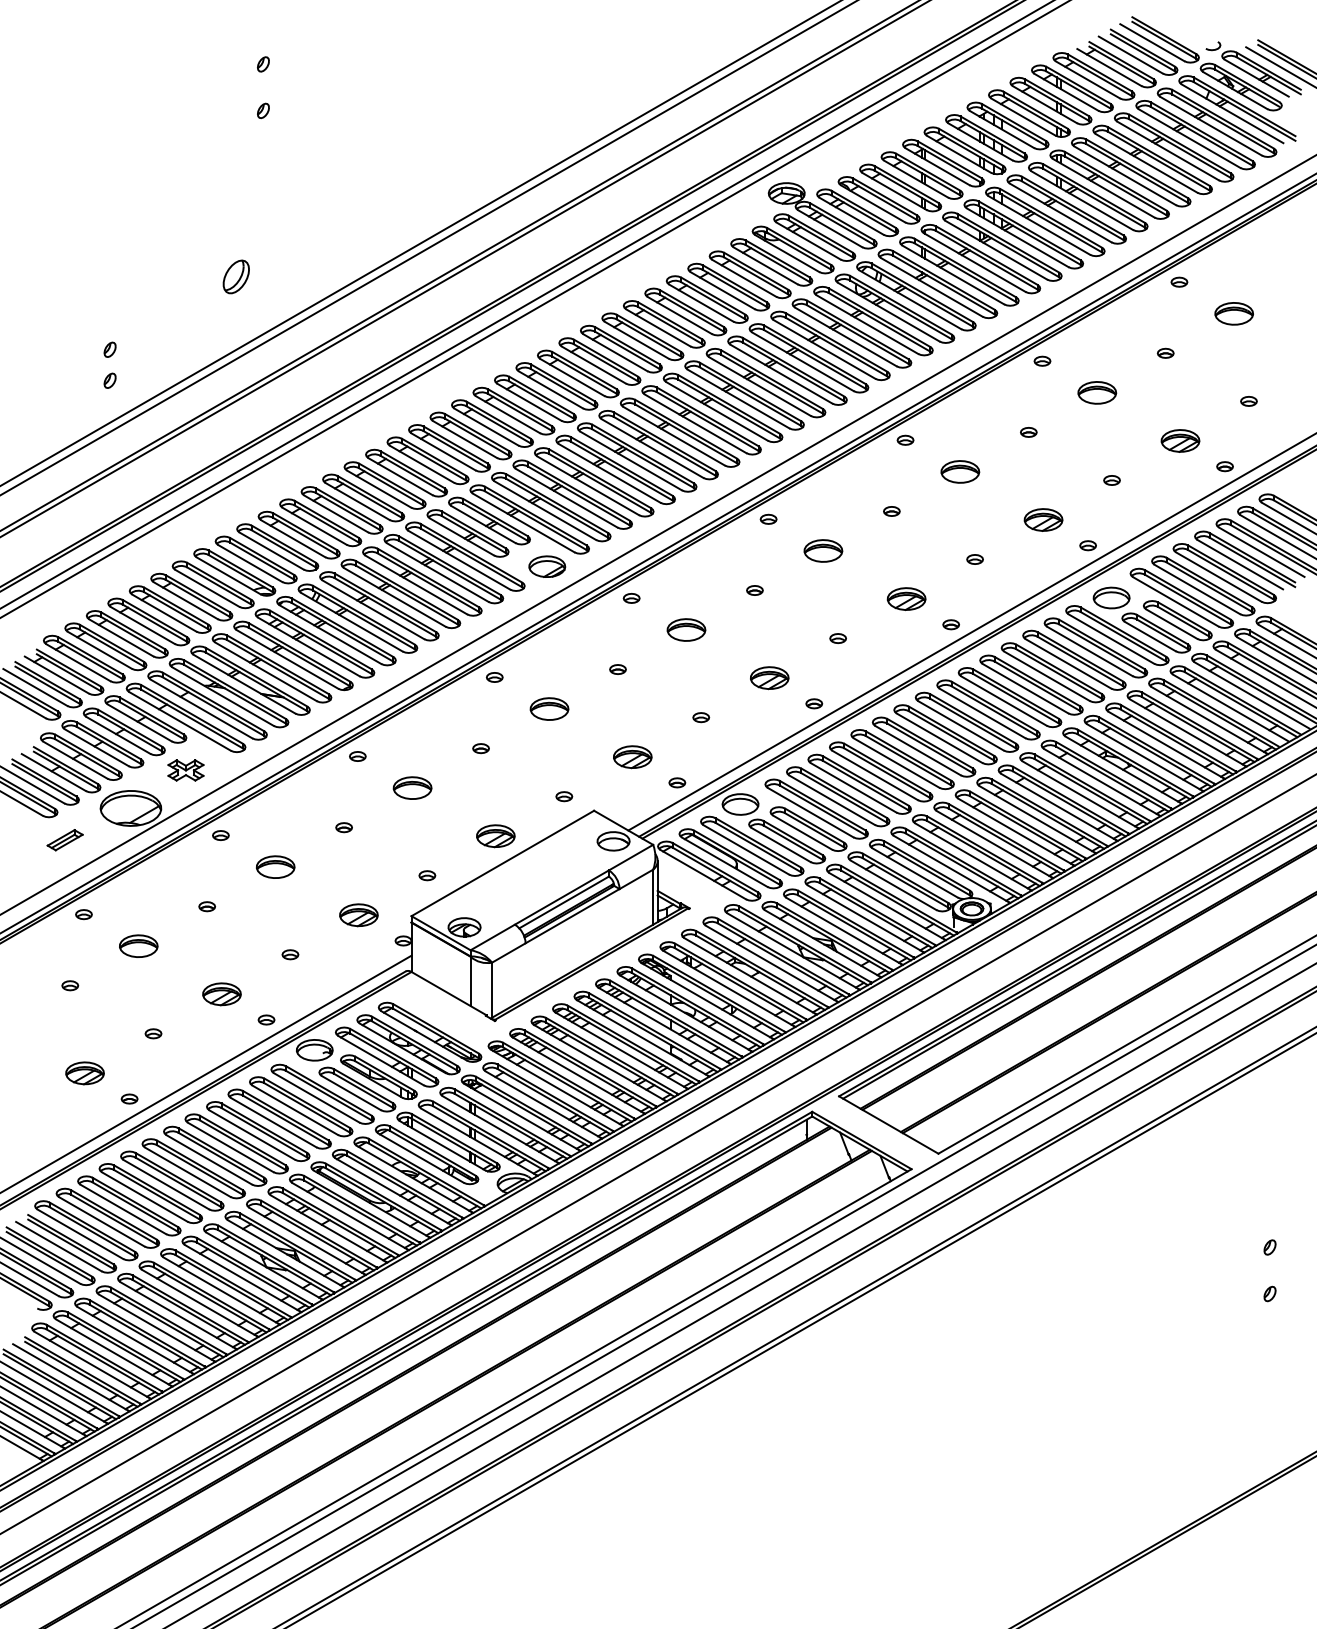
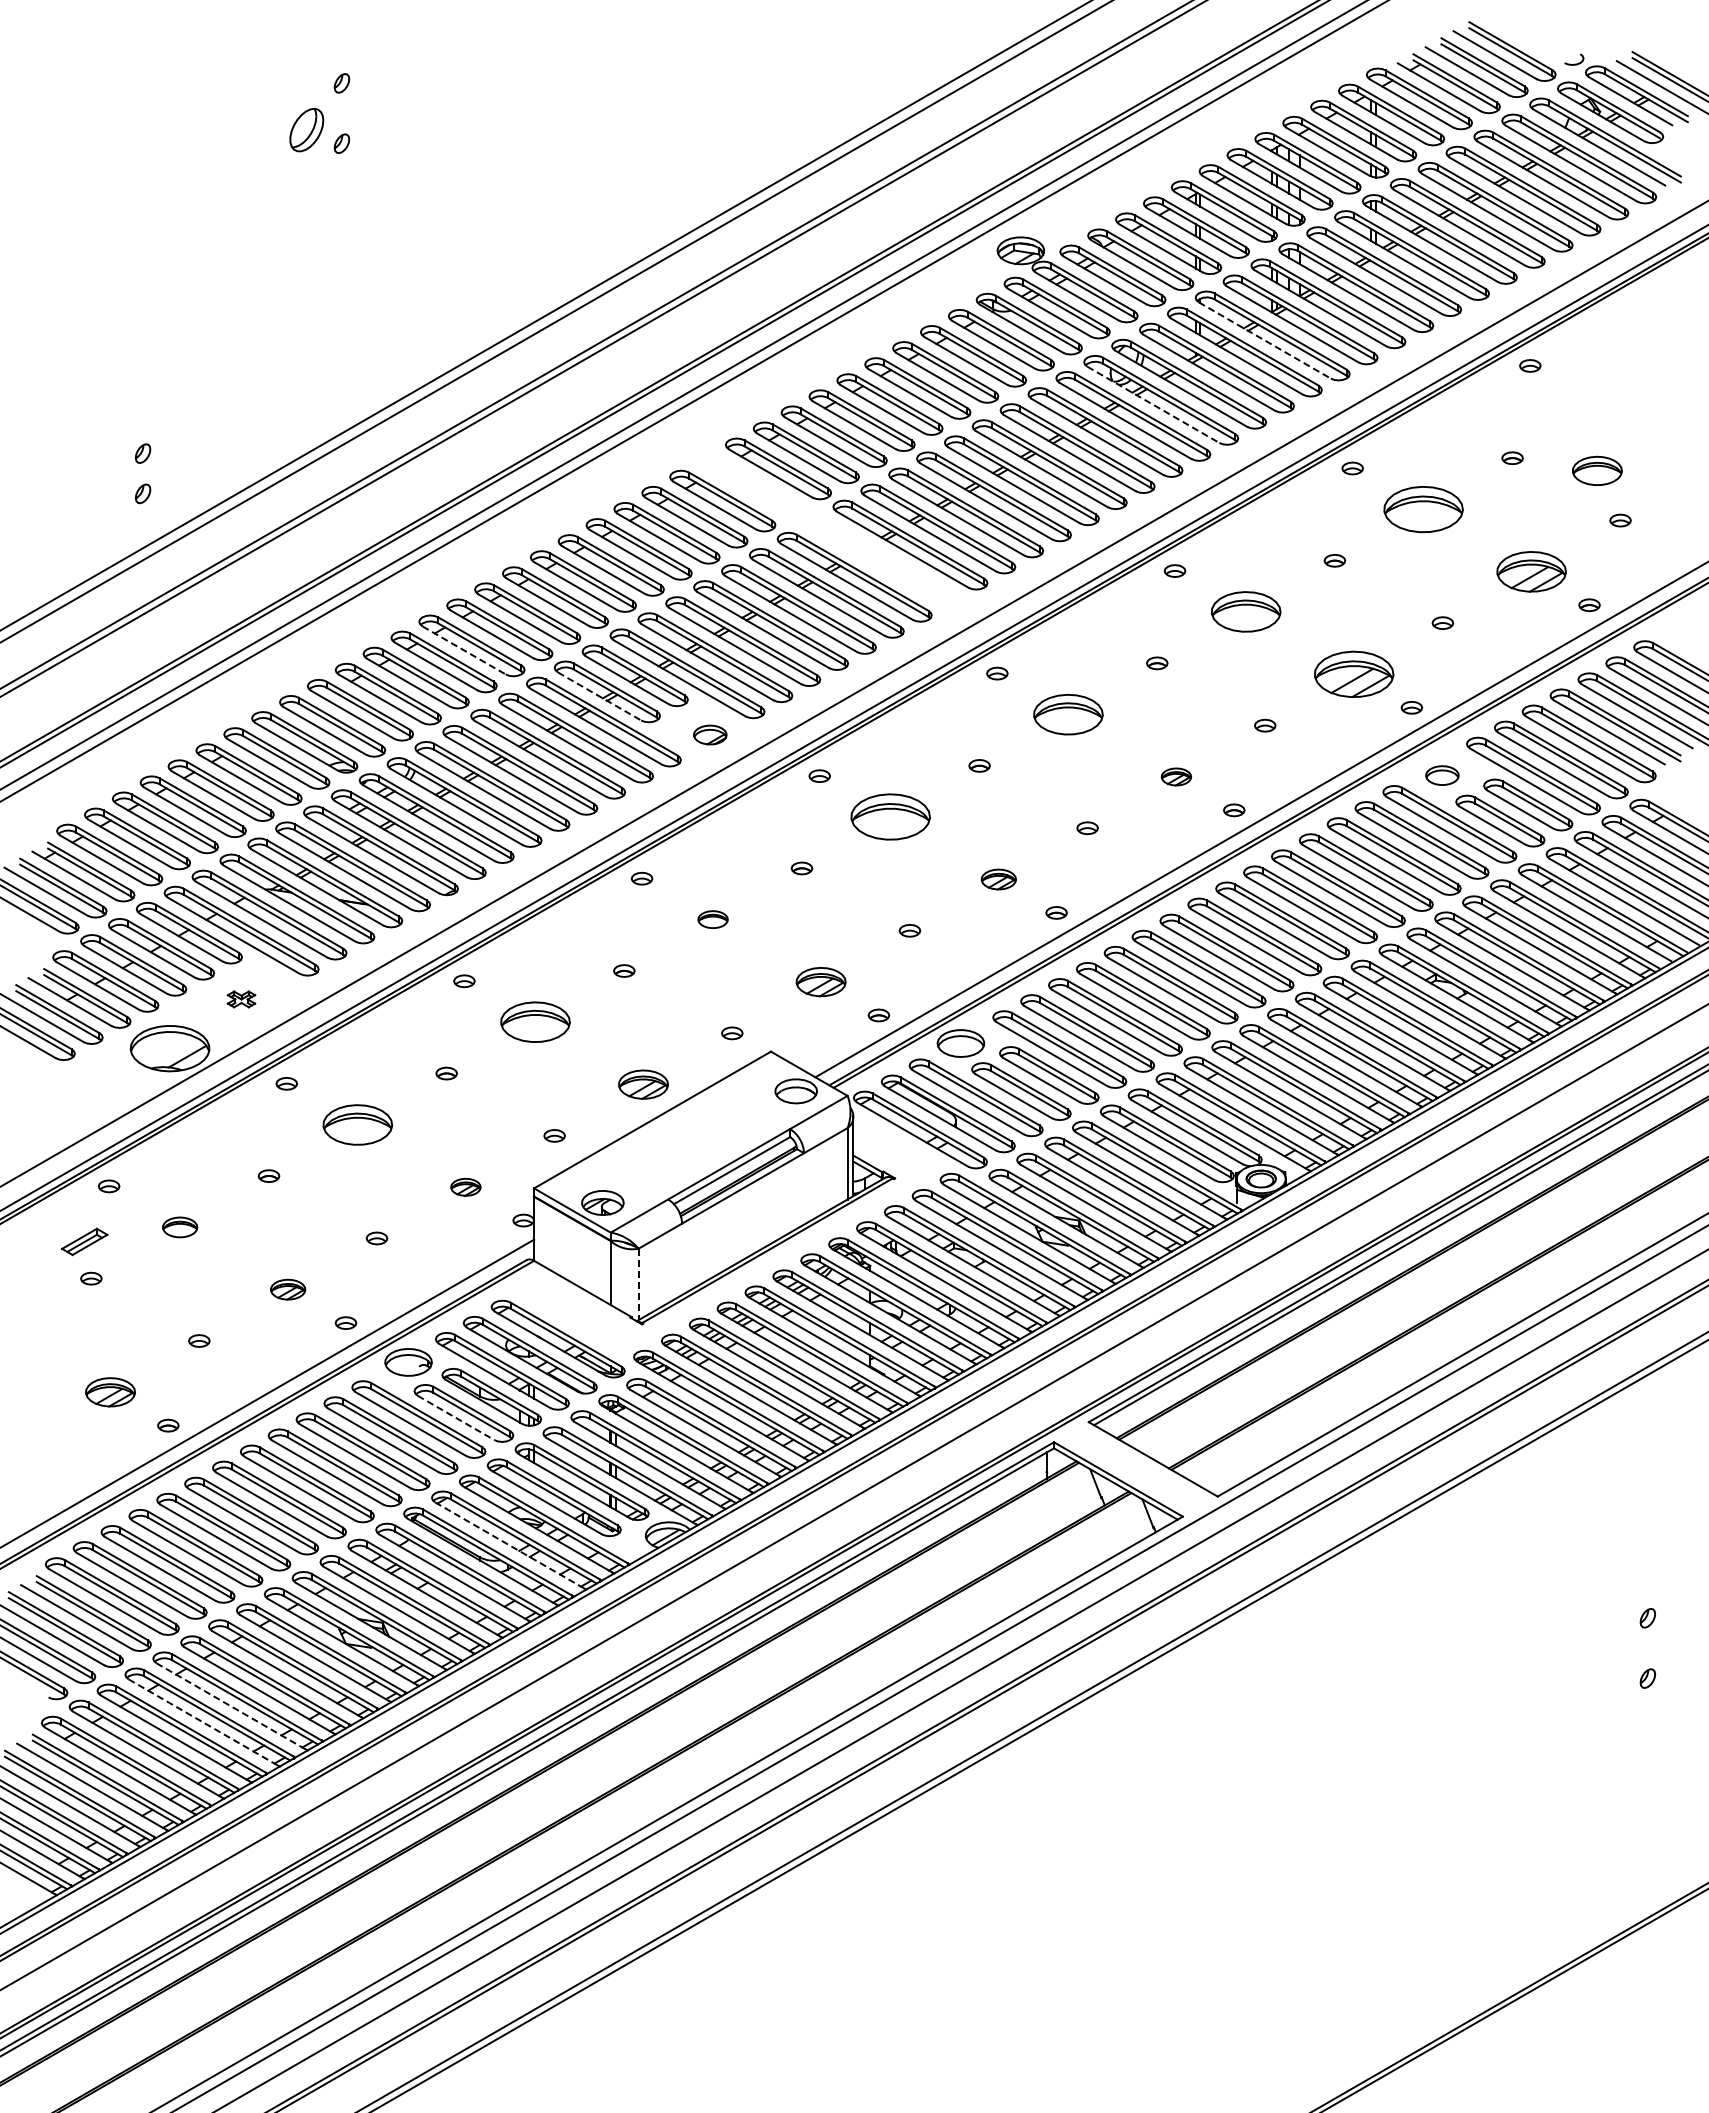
line: (975, 262) -> (1265, 340), solid -> dashed
part: (236, 276) -> (306, 129), moved
line: (888, 312) -> (1153, 405), solid -> dashed
part: (1234, 313) -> (1597, 470), moved
part: (1097, 392) -> (1423, 509), size x1.6
part: (638, 408) -> (828, 529), removed
part: (1180, 440) -> (1531, 571), size x1.4
part: (959, 472) -> (1245, 612), size x1.4
line: (357, 501) -> (464, 650), solid -> dashed
part: (1043, 520) -> (1353, 674), size x1.6
line: (461, 537) -> (599, 696), solid -> dashed
part: (823, 550) -> (1068, 714), size x1.4
part: (547, 566) -> (710, 734), size x0.7
part: (1111, 597) -> (1442, 775), size x0.7
part: (906, 598) -> (1176, 776), size x0.6
part: (686, 630) -> (890, 817), size x1.6
part: (769, 678) -> (998, 879), size x0.7
part: (549, 708) -> (712, 919), size x0.6
part: (185, 770) -> (241, 999), size x0.6
part: (412, 788) -> (535, 1022), size x1.4
part: (64, 839) -> (84, 1241), moved
part: (275, 866) -> (357, 1124), size x1.4
part: (358, 915) -> (465, 1187), size x0.6
part: (138, 946) -> (179, 1227), size x0.7
line: (492, 990) -> (638, 1284), solid -> dashed
part: (221, 994) -> (287, 1289), size x0.7
line: (351, 1093) -> (456, 1418), solid -> dashed
line: (393, 1191) -> (510, 1545), solid -> dashed
line: (178, 1315) -> (231, 1706), solid -> dashed
line: (156, 1327) -> (203, 1722), solid -> dashed

